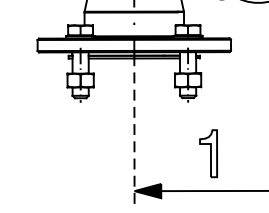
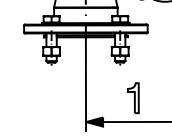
line: (133, 130) -> (85, 83), dashed -> solid

